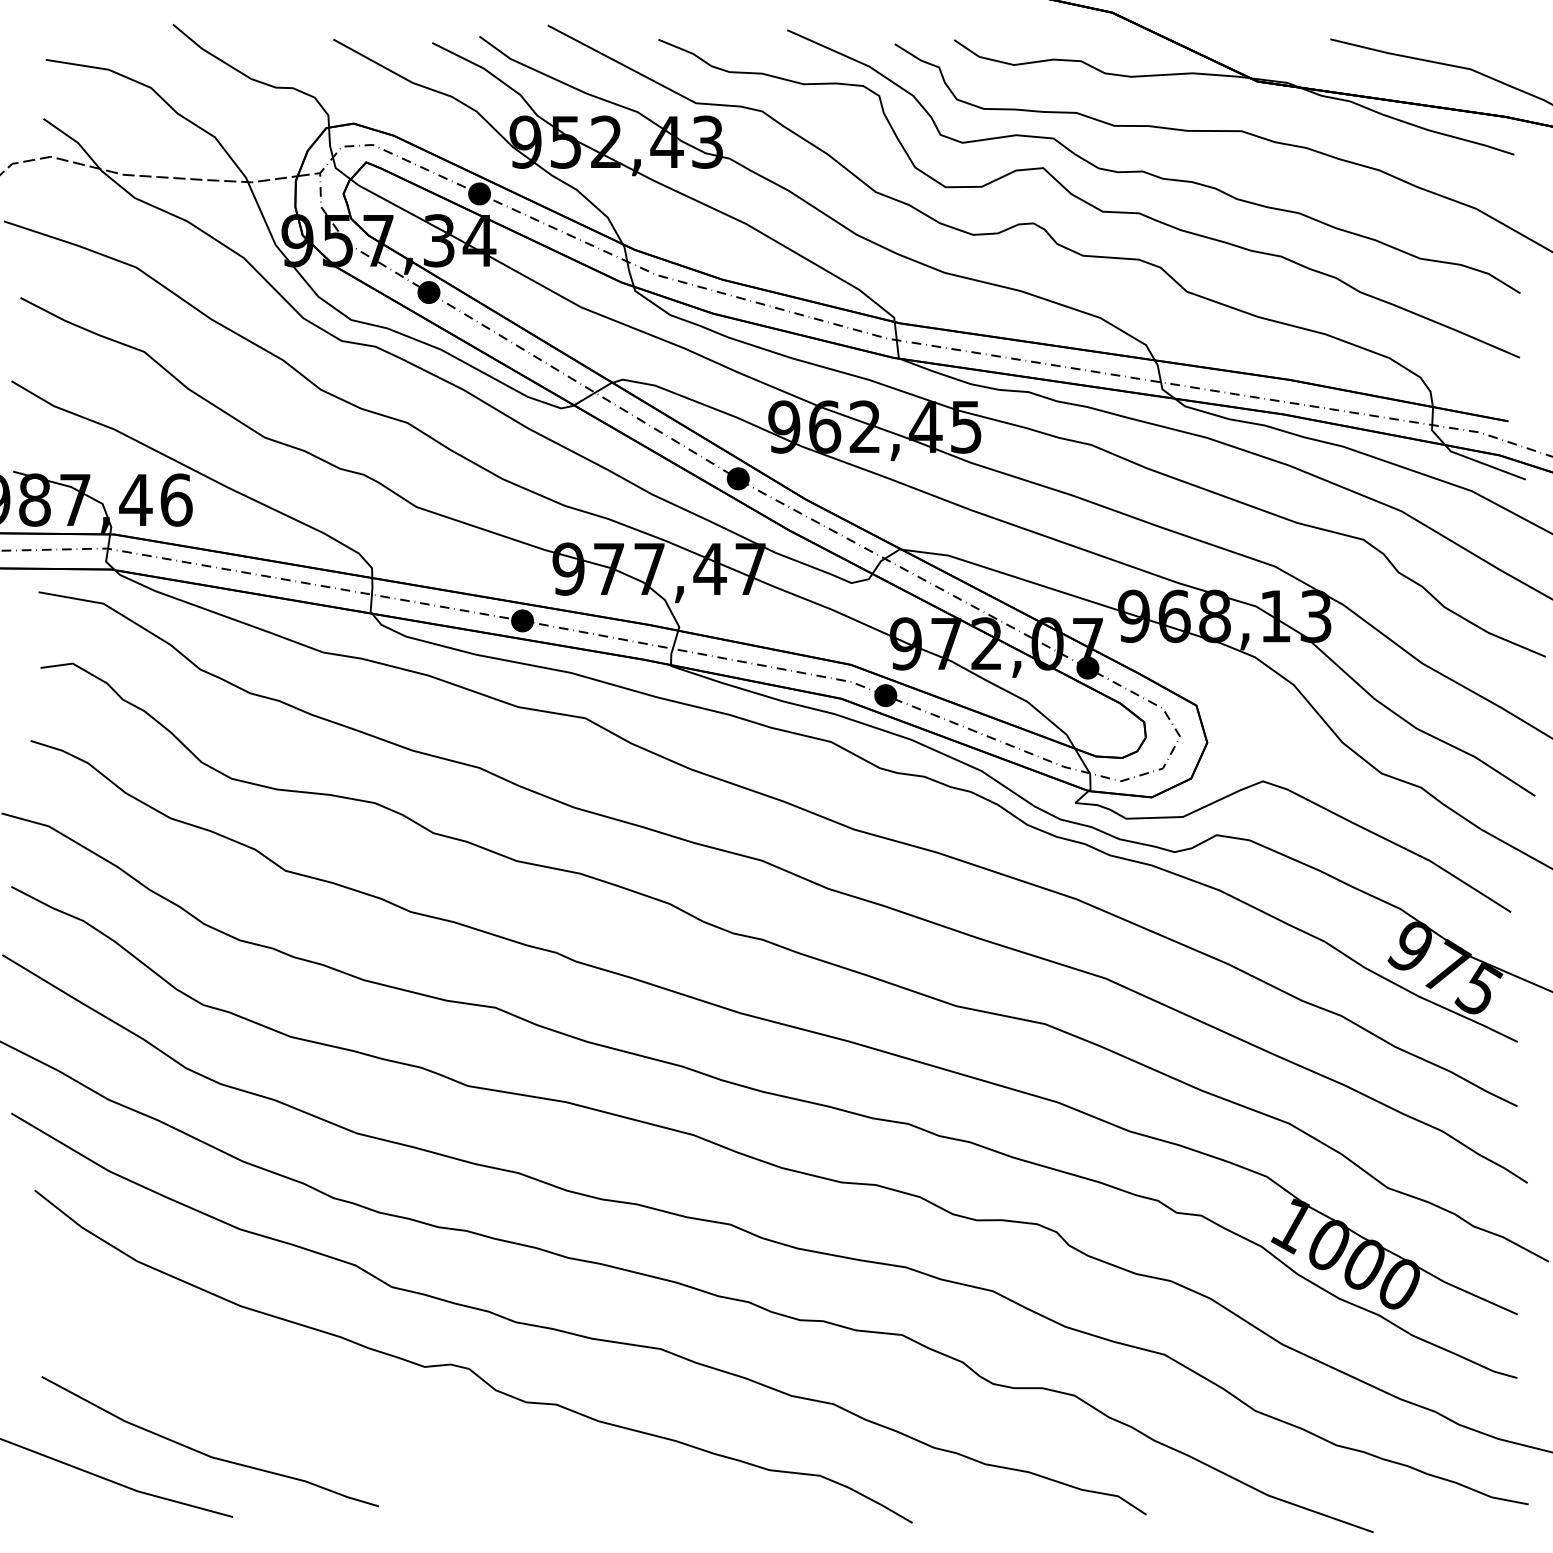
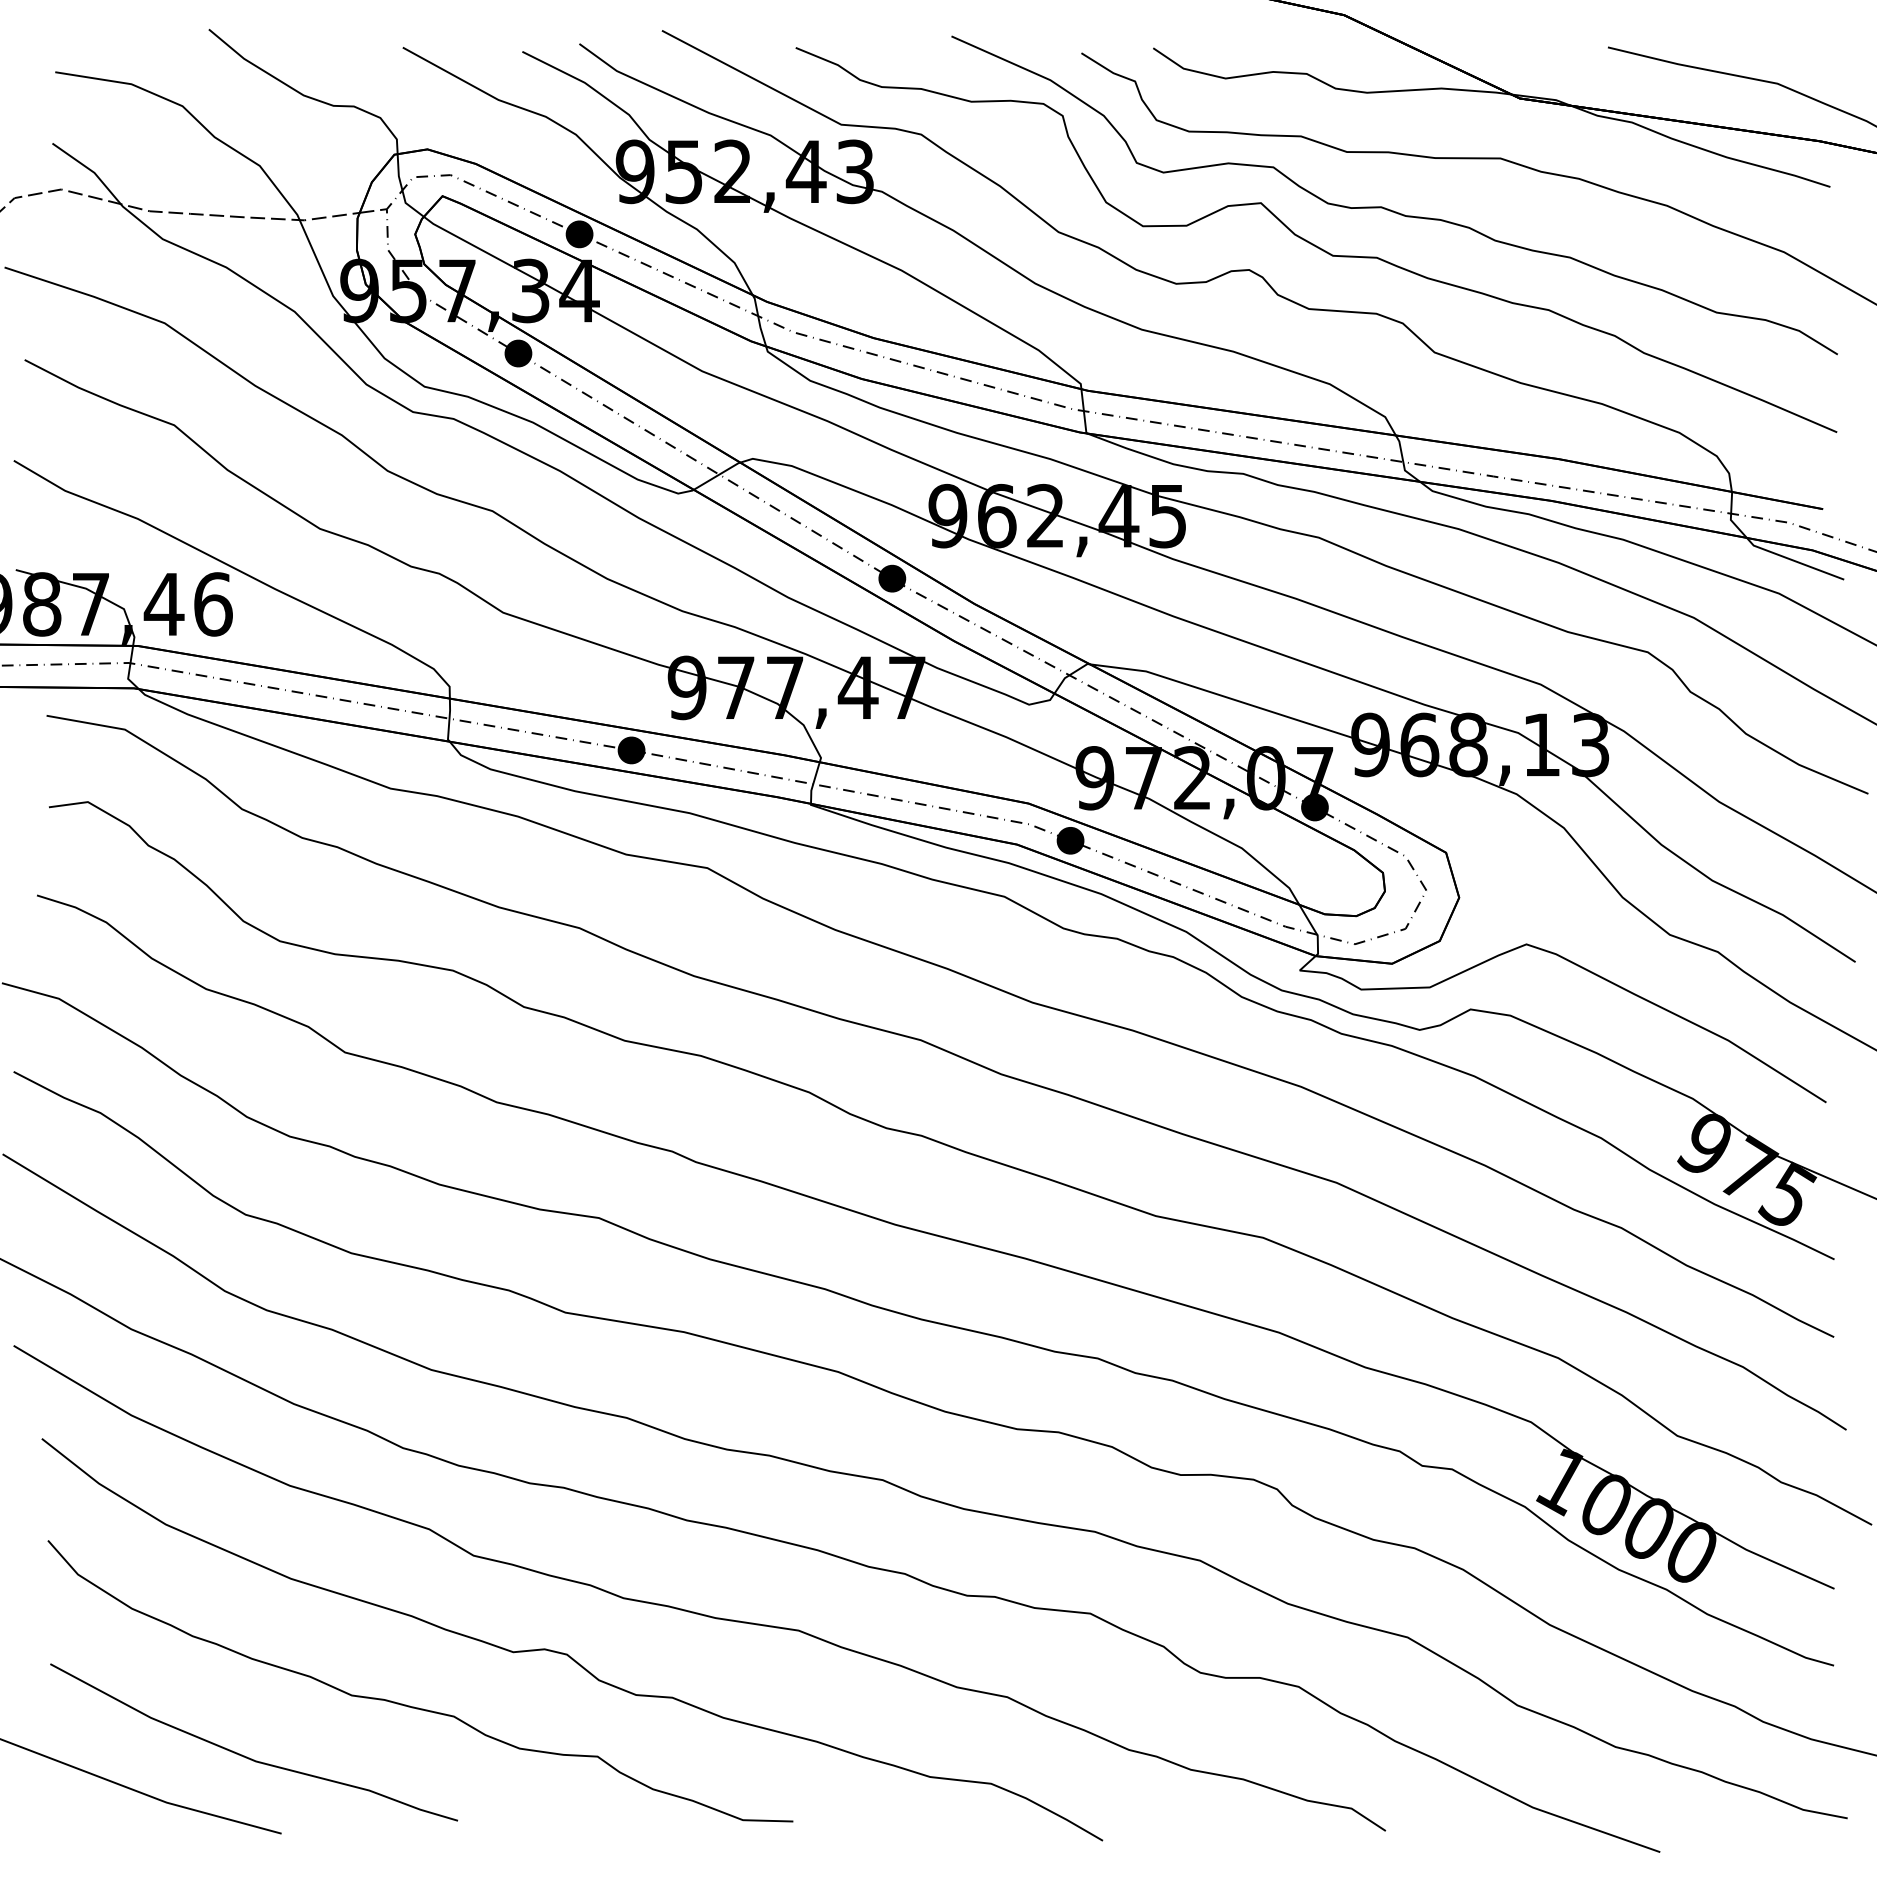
curve: (342, 1411) -> (414, 1706), added

